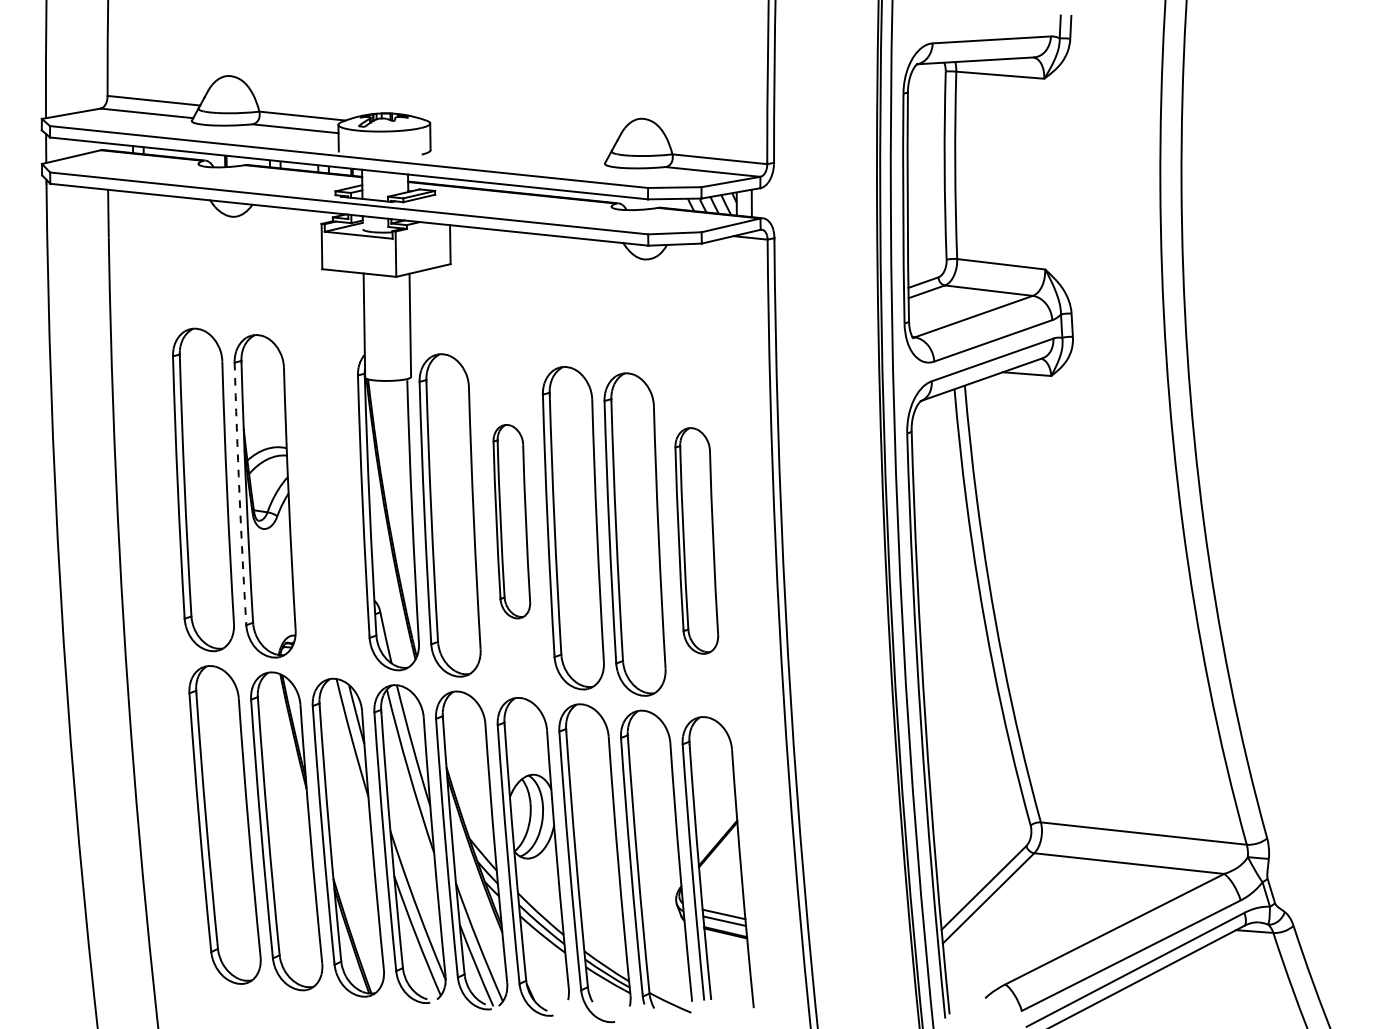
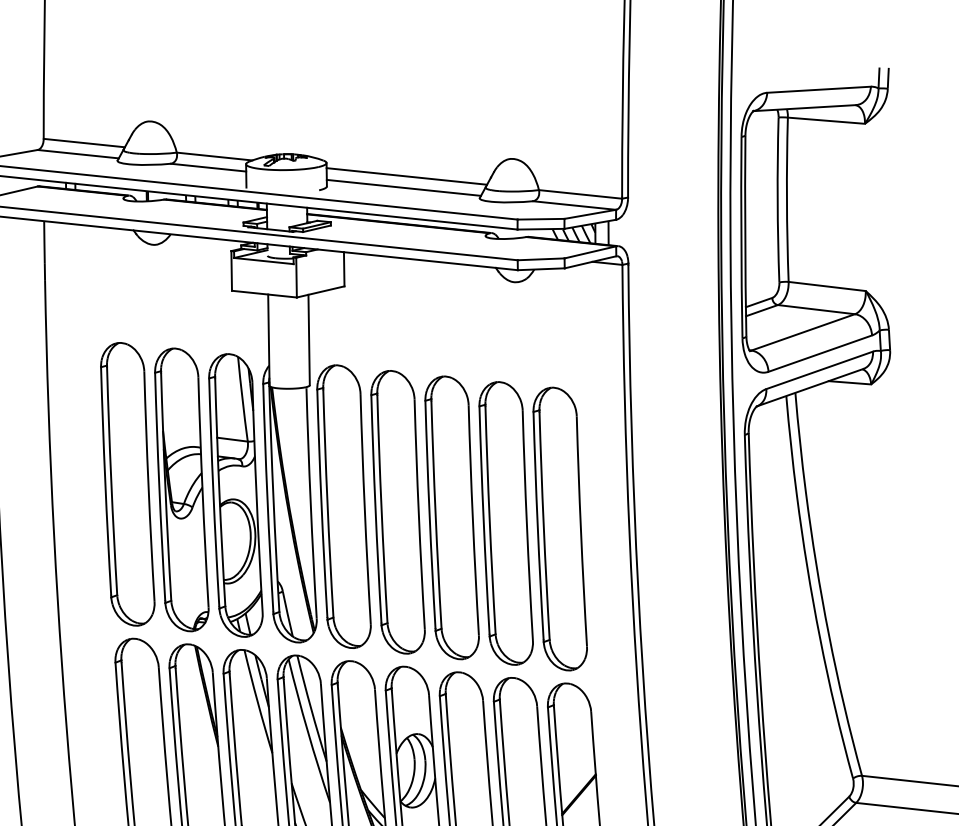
line: (521, 138) -> (406, 176), added
line: (518, 151) -> (403, 187), added
arc: (239, 493) -> (159, 487), dashed -> solid
part: (326, 502) -> (235, 495), added
part: (511, 521) -> (397, 512), size x1.67
part: (696, 540) -> (560, 528), size x1.43

